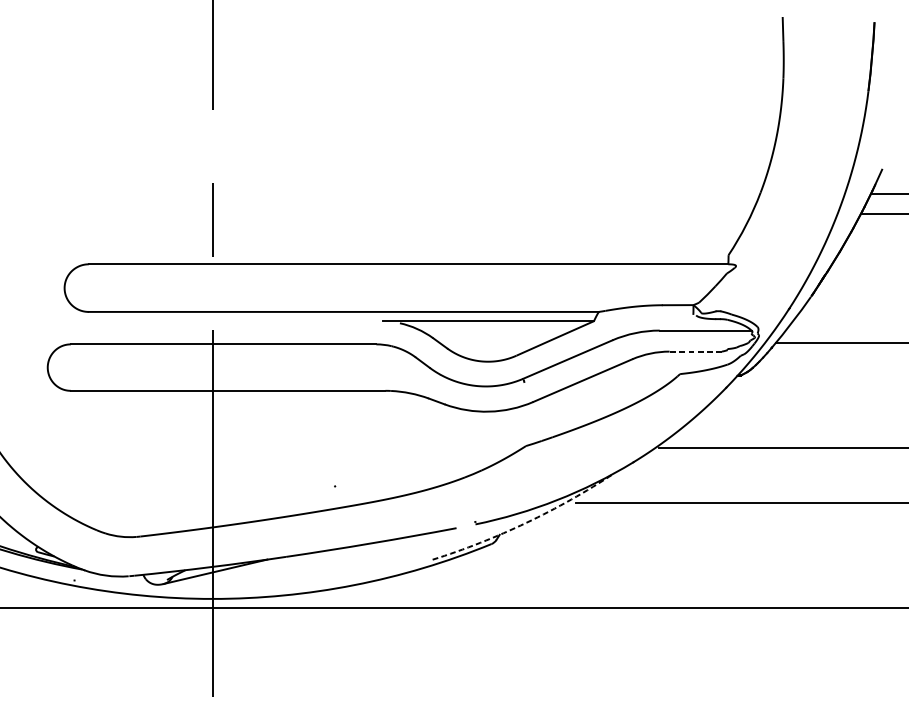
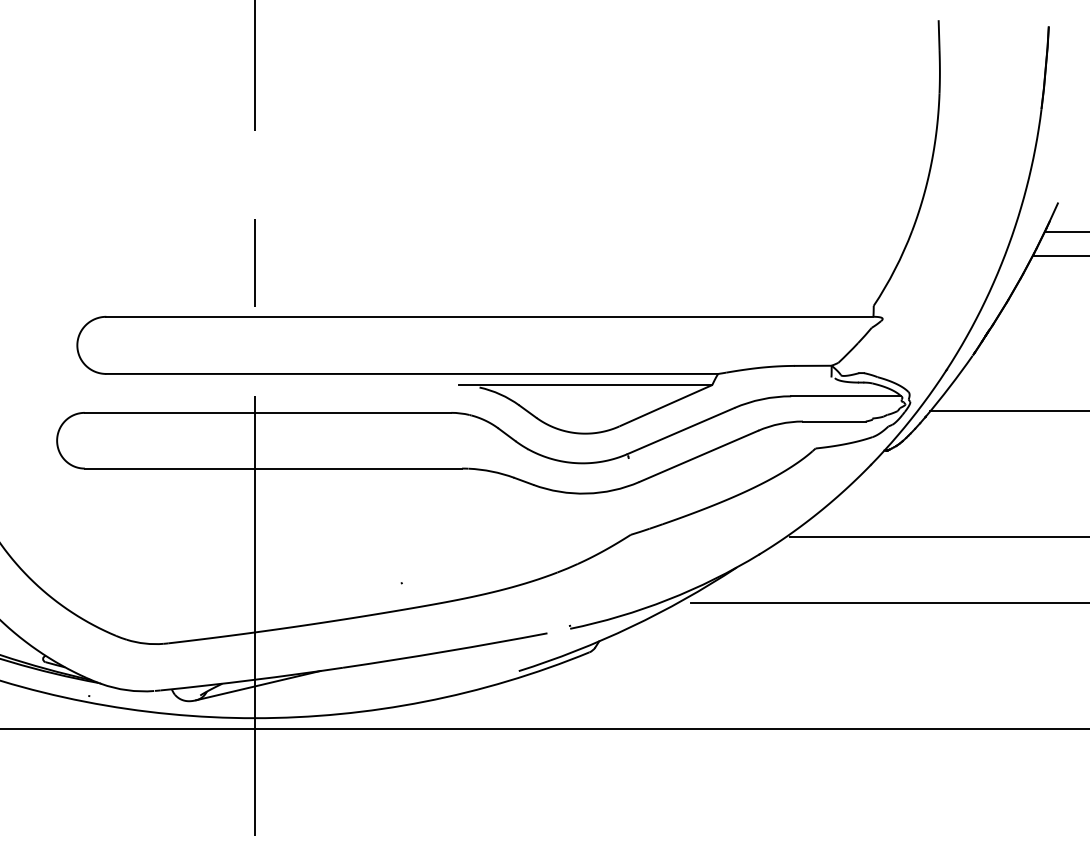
line: (695, 351) -> (833, 421), dashed -> solid
arc: (526, 522) -> (631, 626), dashed -> solid

